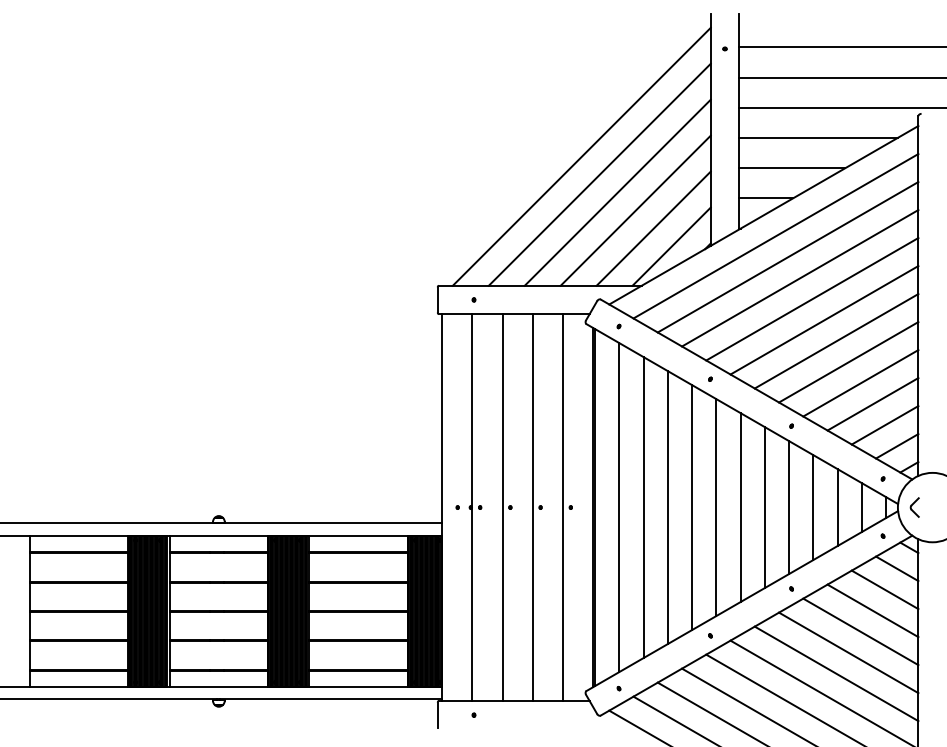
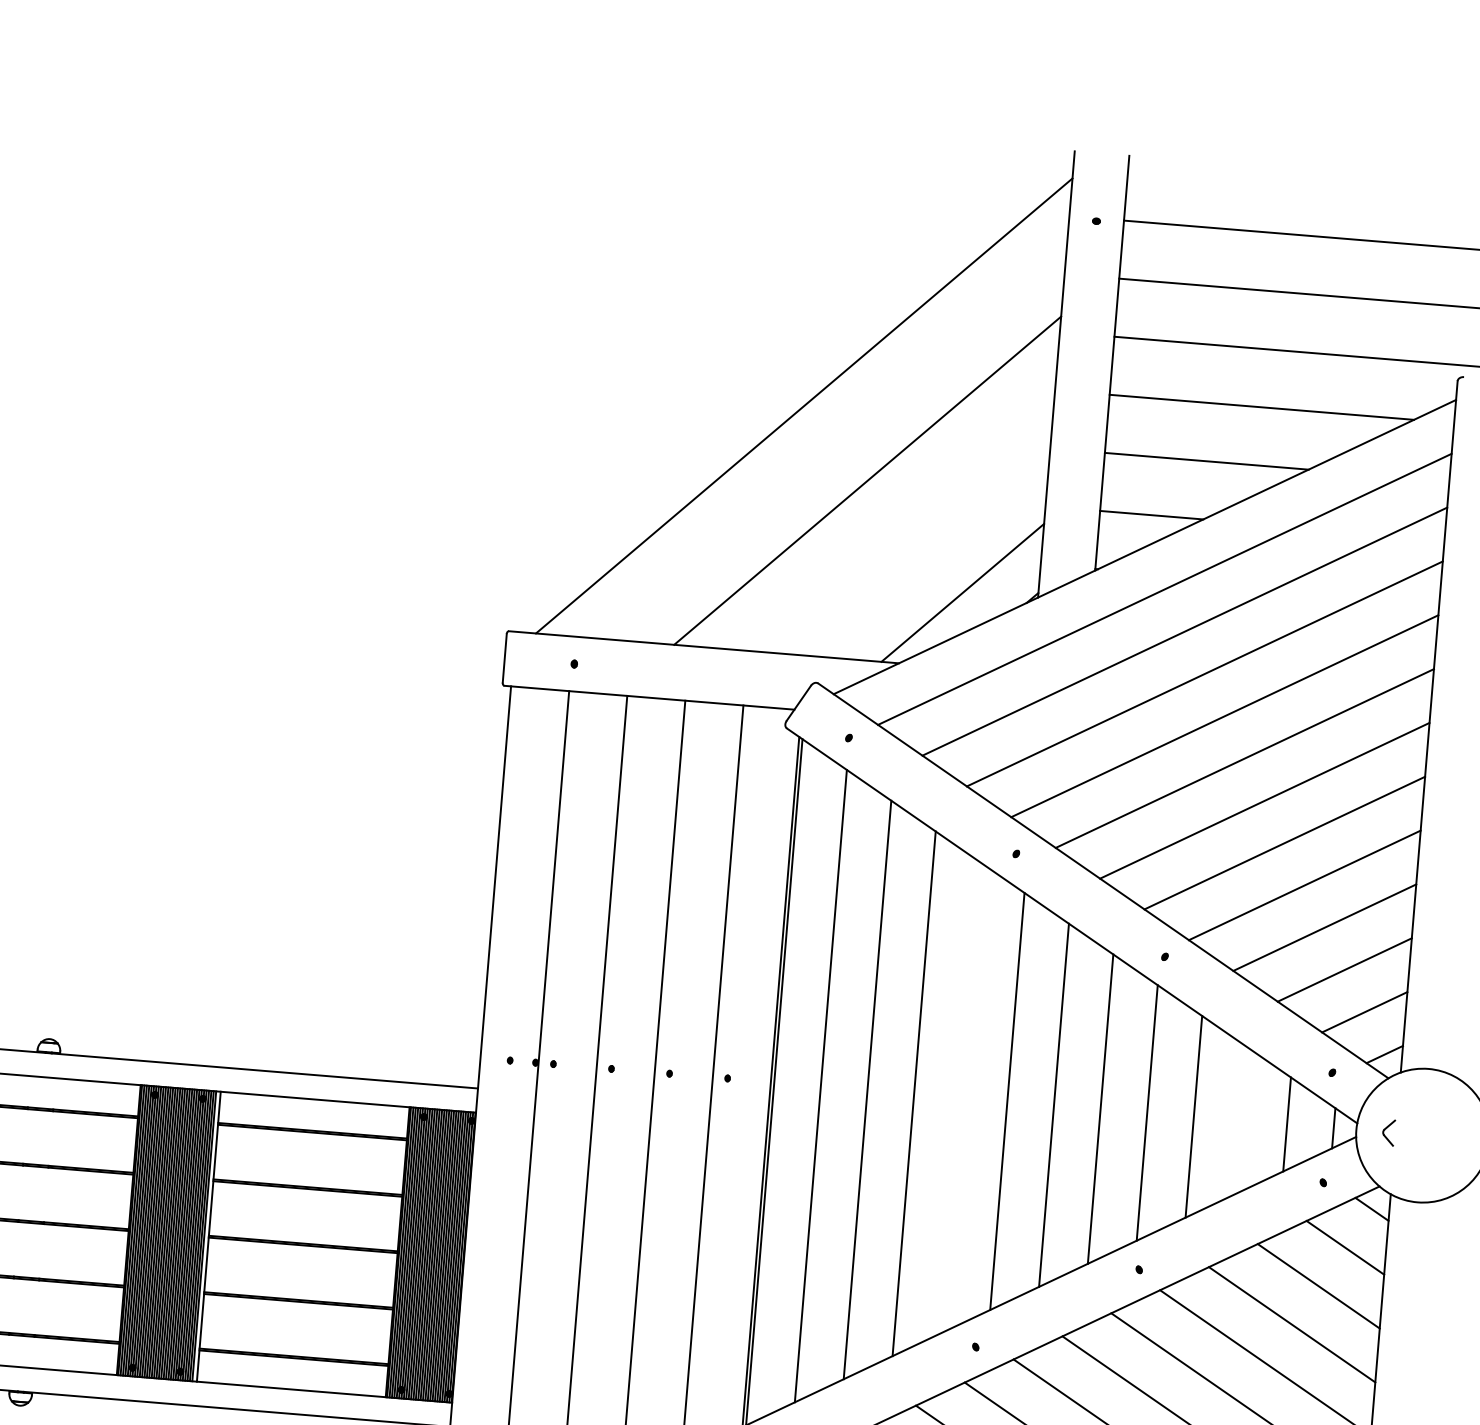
line: (599, 174) -> (835, 442), removed
line: (635, 210) -> (898, 517), removed
line: (653, 228) -> (930, 555), removed
line: (692, 507) -> (961, 1097), removed
line: (837, 507) -> (1240, 1120), removed
part: (914, 507) -> (1388, 1132), size x0.7

